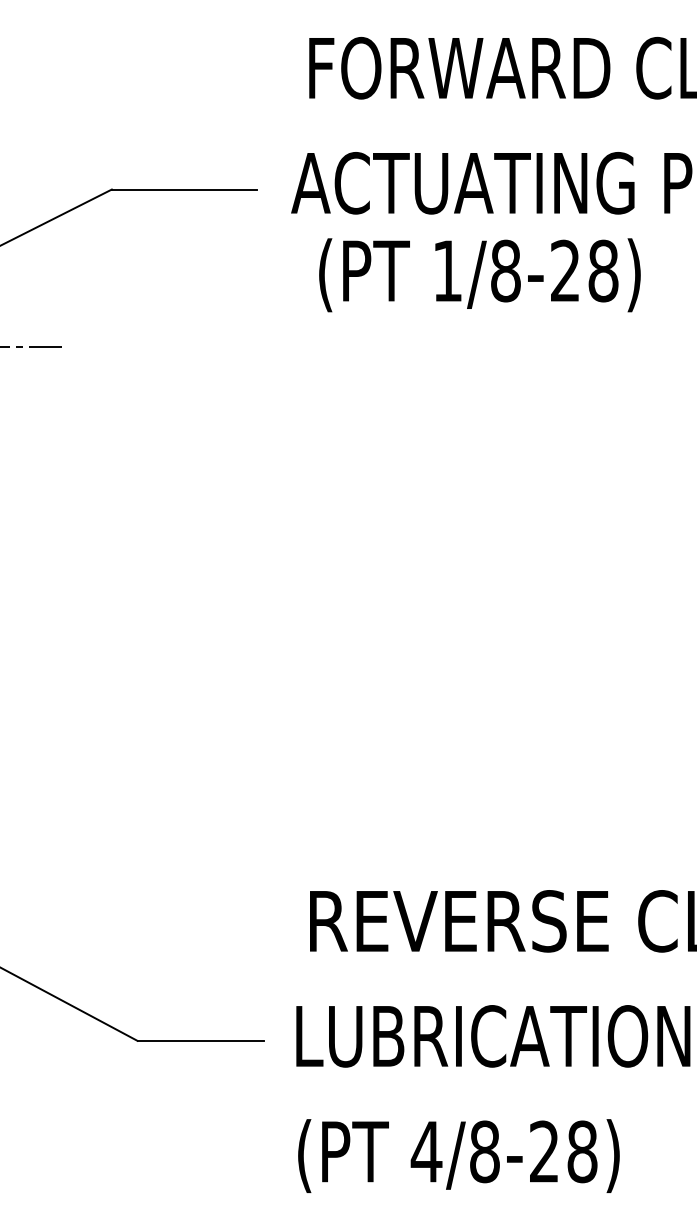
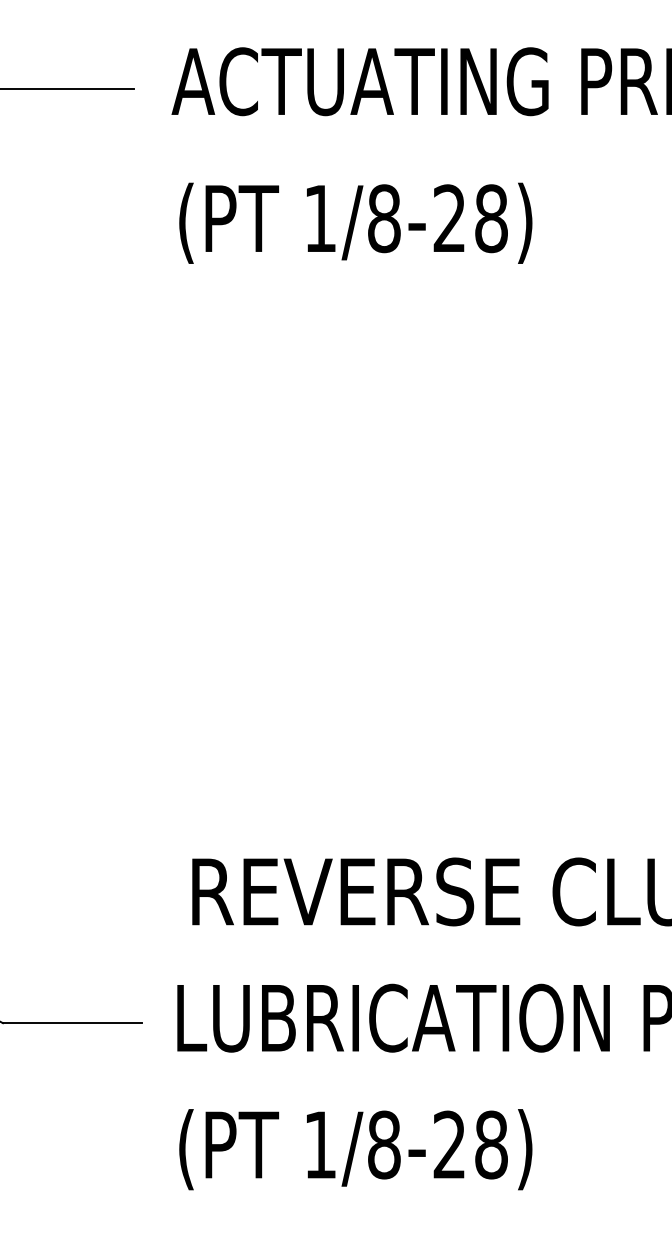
text: (479, 275) -> (355, 223), moved
text: (426, 1151) -> (320, 1144), 4/8-28) -> 1/8-28)

